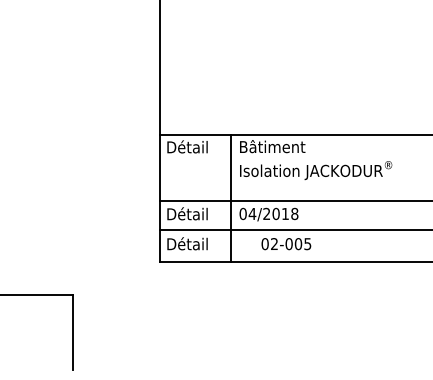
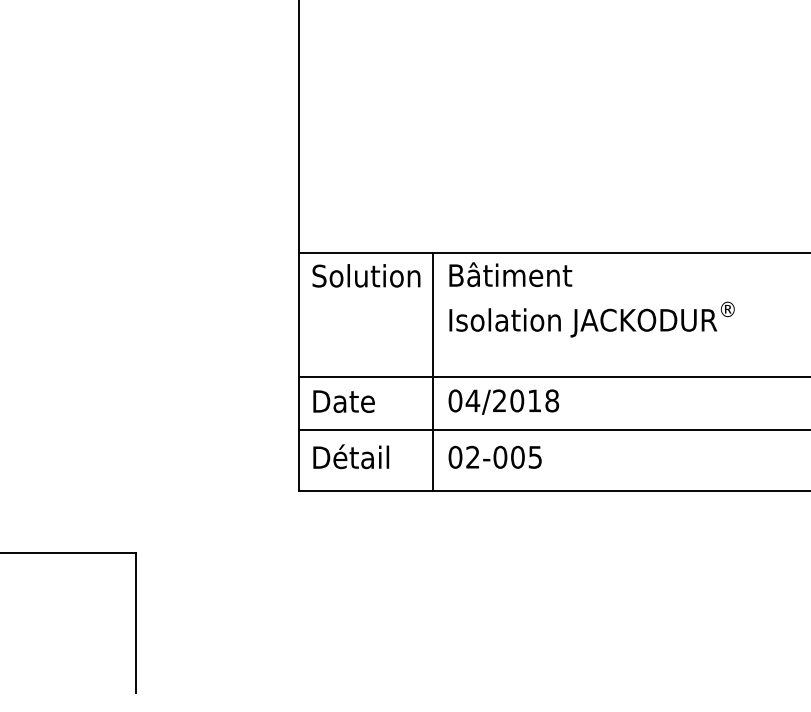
text: (195, 146) -> (366, 274), Détail -> Solution
text: (192, 213) -> (360, 400), Détail -> Date
text: (286, 244) -> (495, 458), moved

